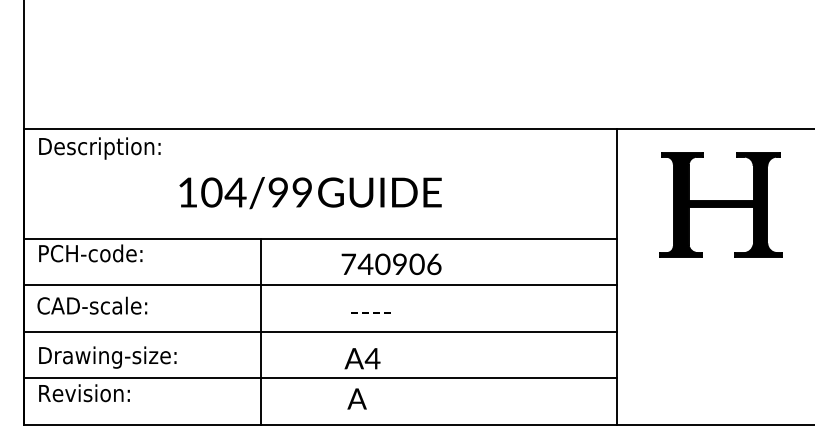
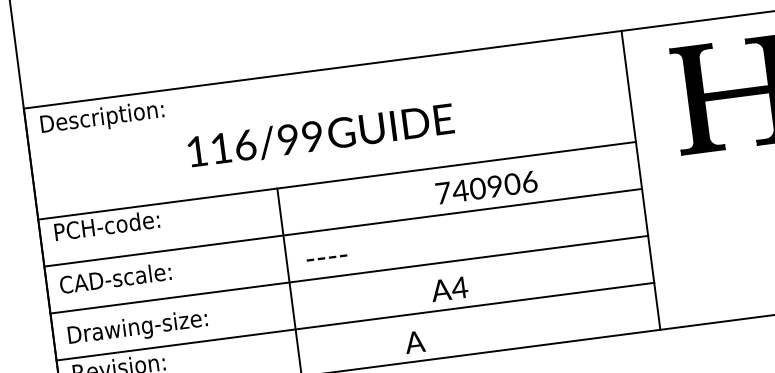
text: (223, 192) -> (233, 146), 104/99 -> 116/99
text: (391, 264) -> (486, 187), moved
text: (370, 312) -> (326, 257), moved
text: (362, 358) -> (449, 288), moved
text: (356, 398) -> (414, 341), moved

